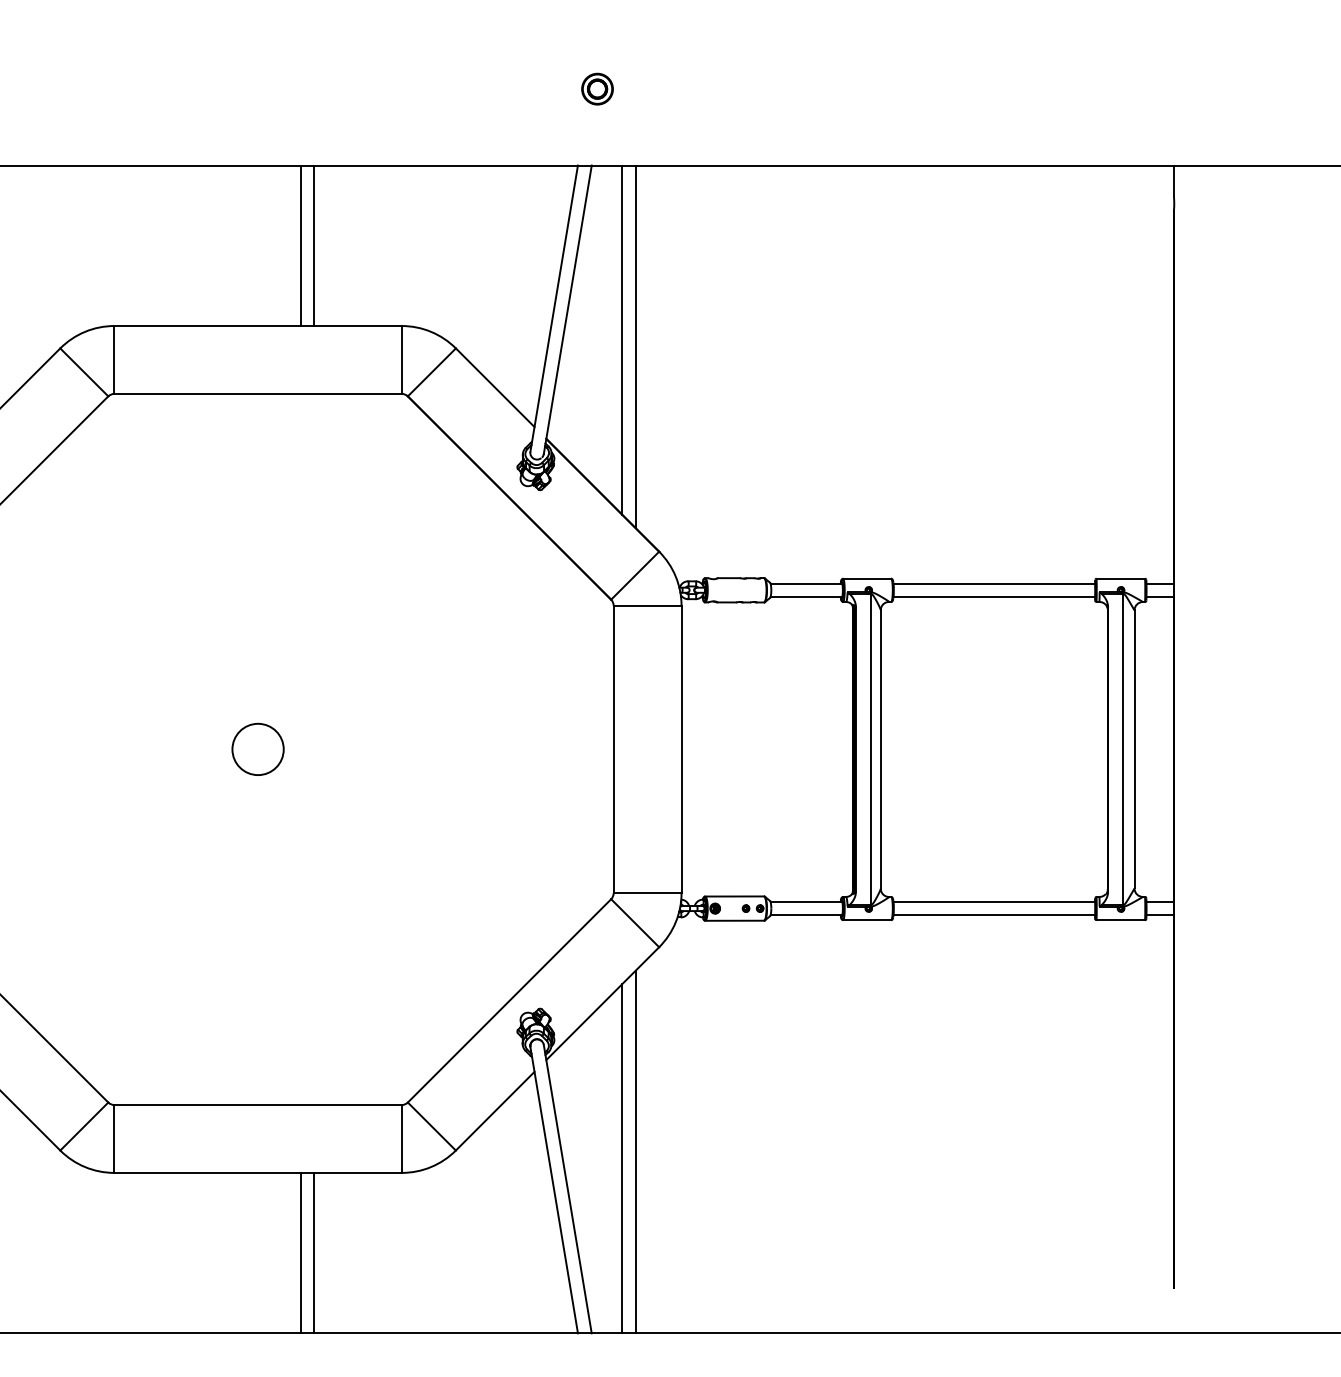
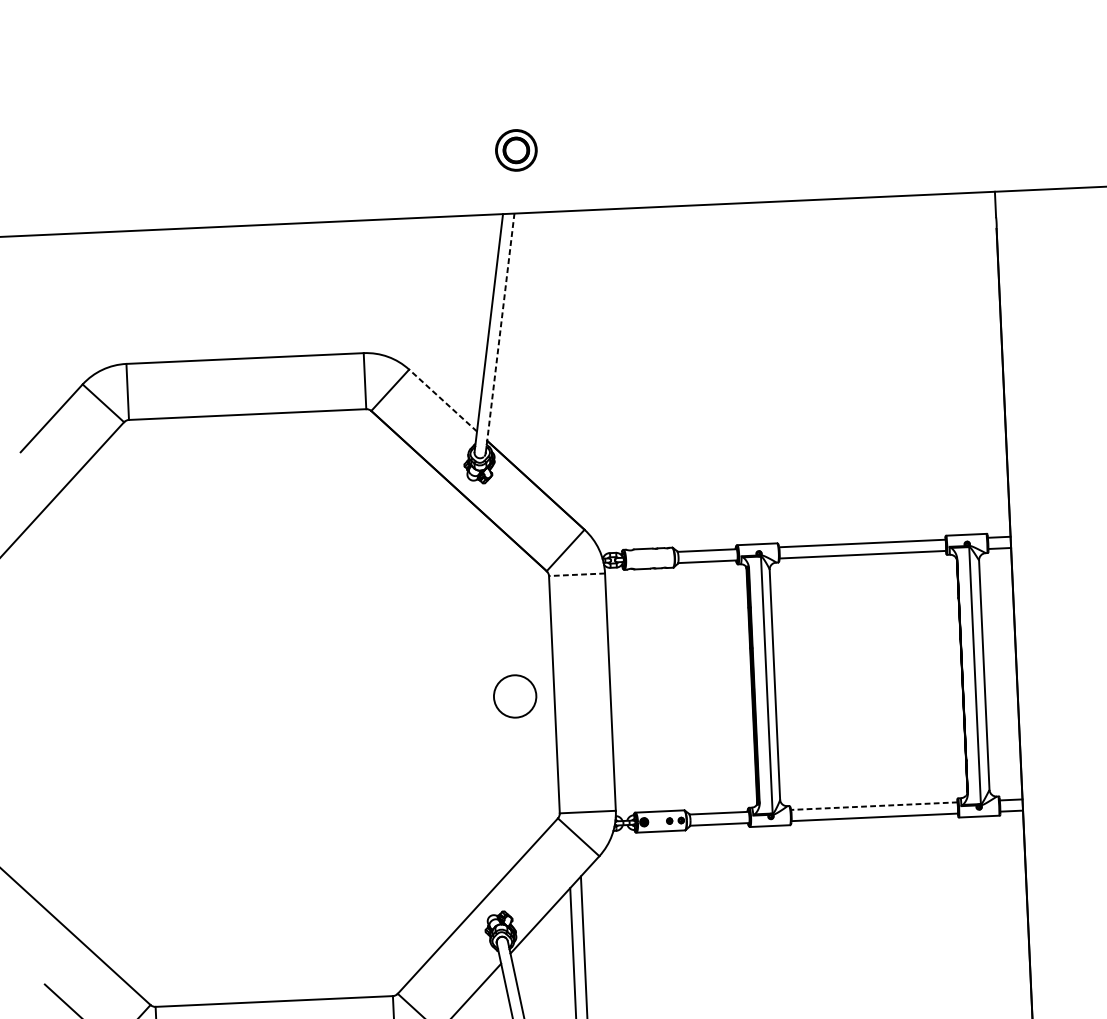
part: (597, 88) -> (516, 149), size x1.6
line: (300, 245) -> (277, 290), removed
line: (314, 245) -> (288, 289), removed
line: (567, 309) -> (499, 333), solid -> dashed
line: (622, 339) -> (546, 356), removed
line: (635, 346) -> (557, 361), removed
line: (495, 387) -> (443, 400), solid -> dashed
line: (647, 605) -> (576, 574), solid -> dashed
circle: (257, 748) -> (514, 695), moved
line: (994, 901) -> (874, 805), solid -> dashed

